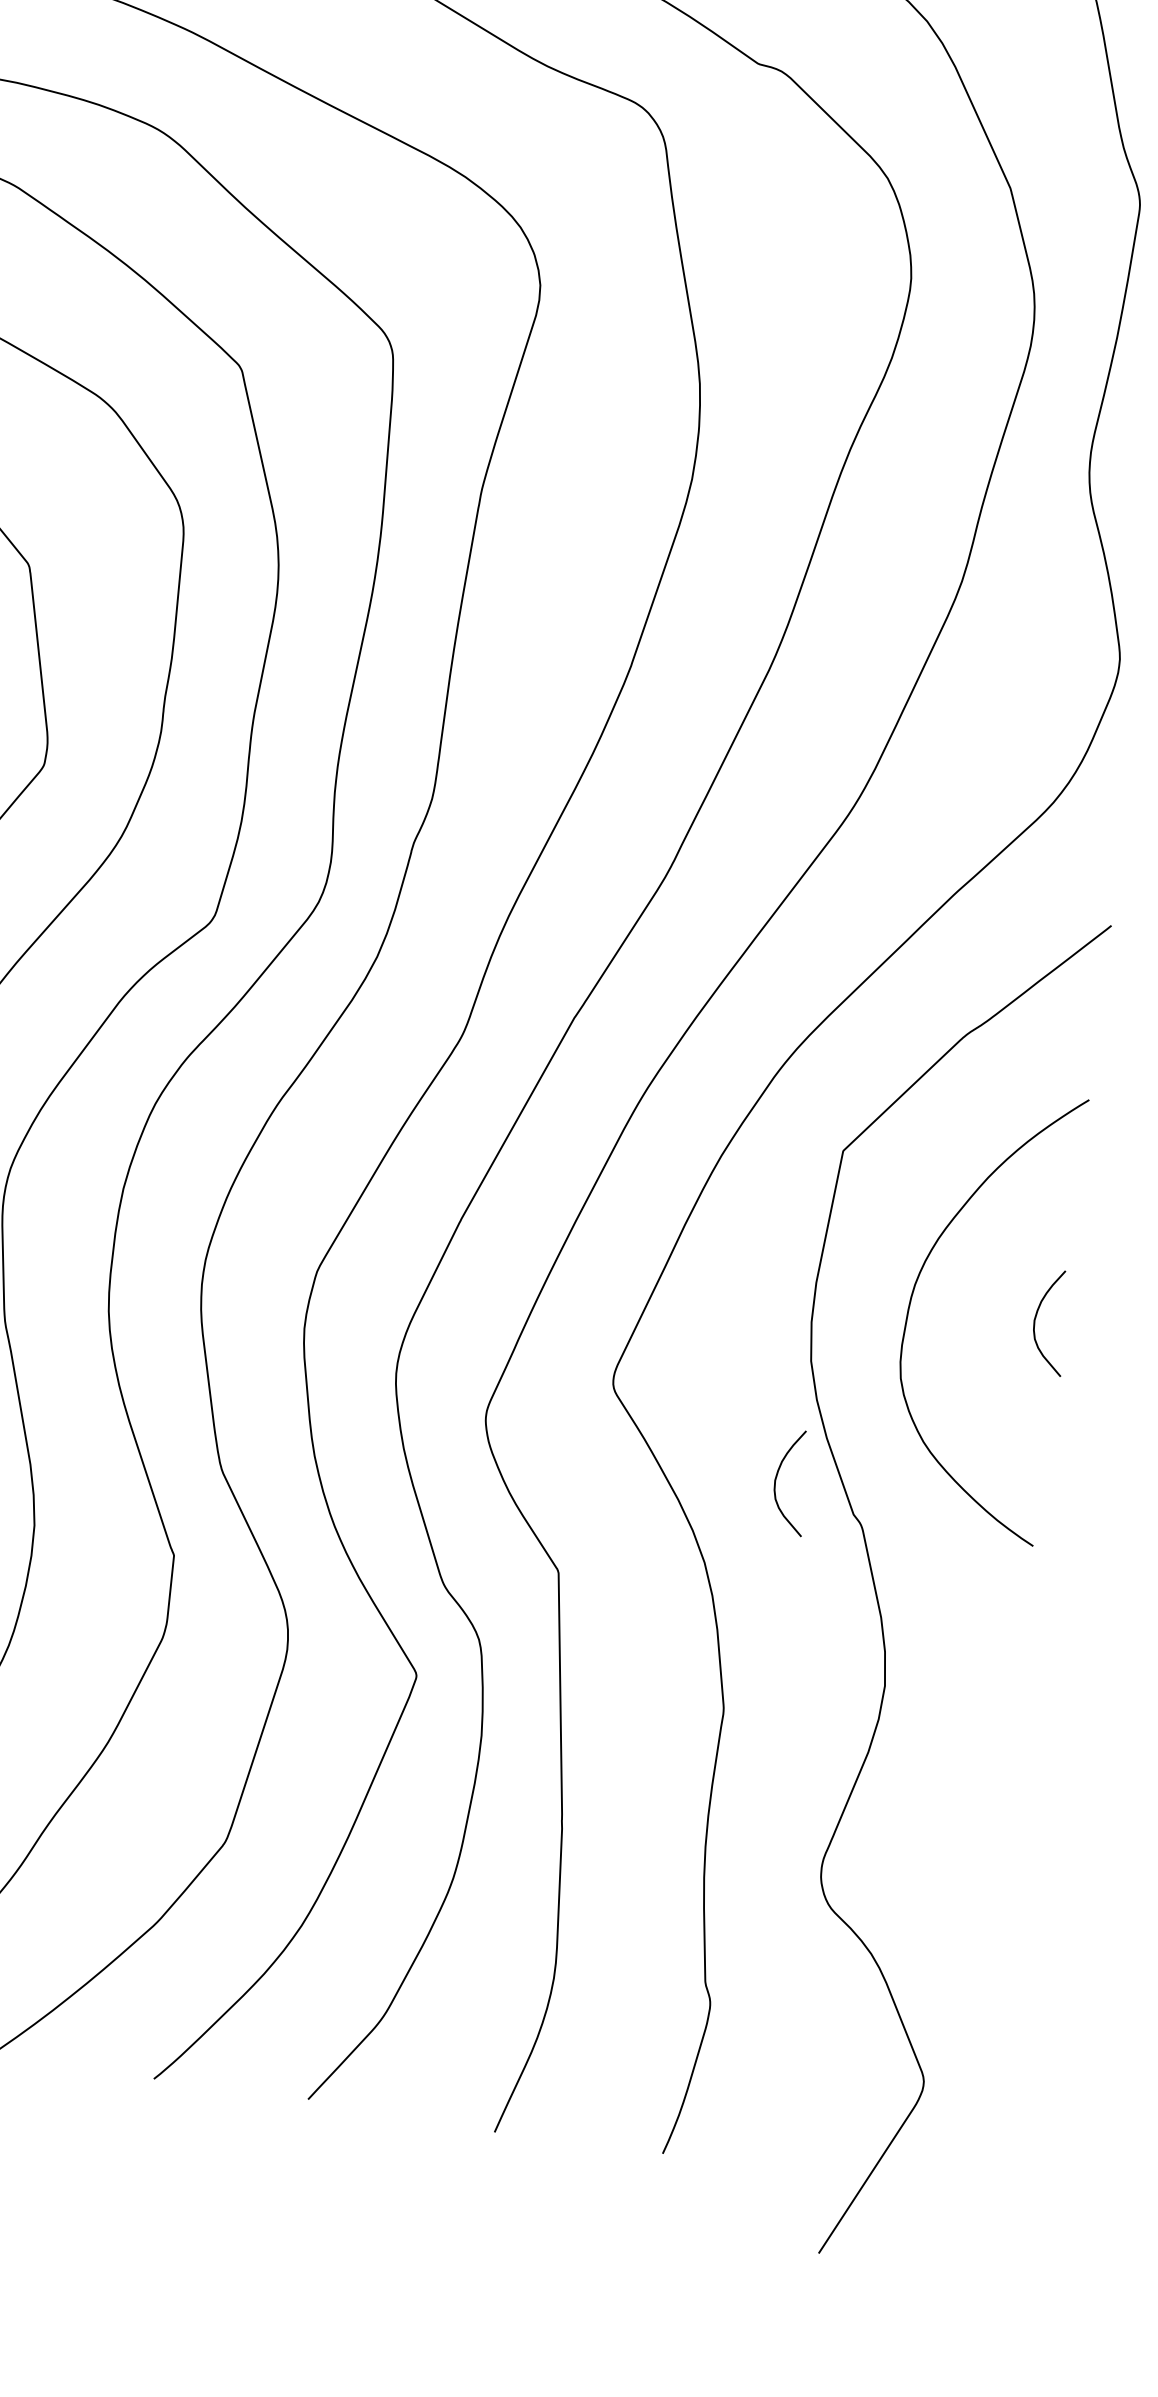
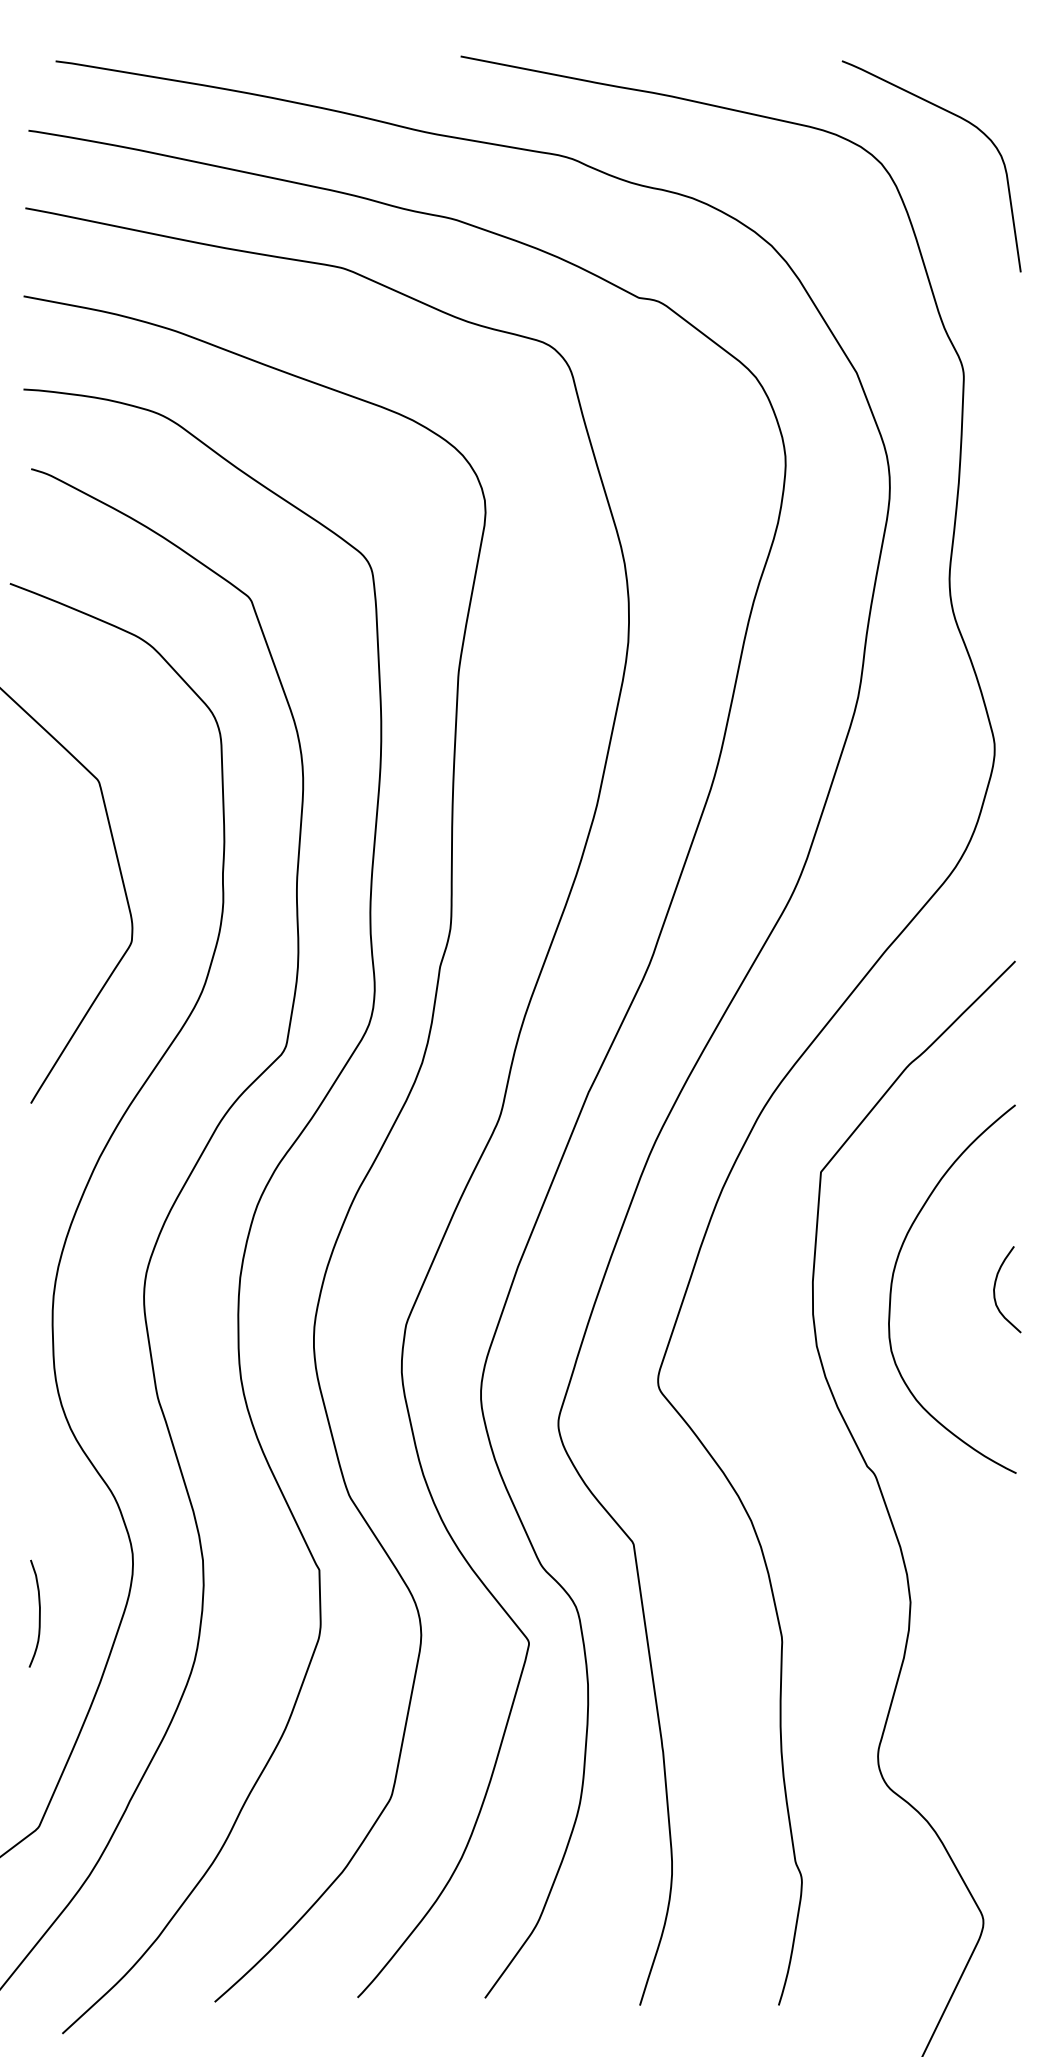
curve: (777, 1479) -> (801, 1445), removed

